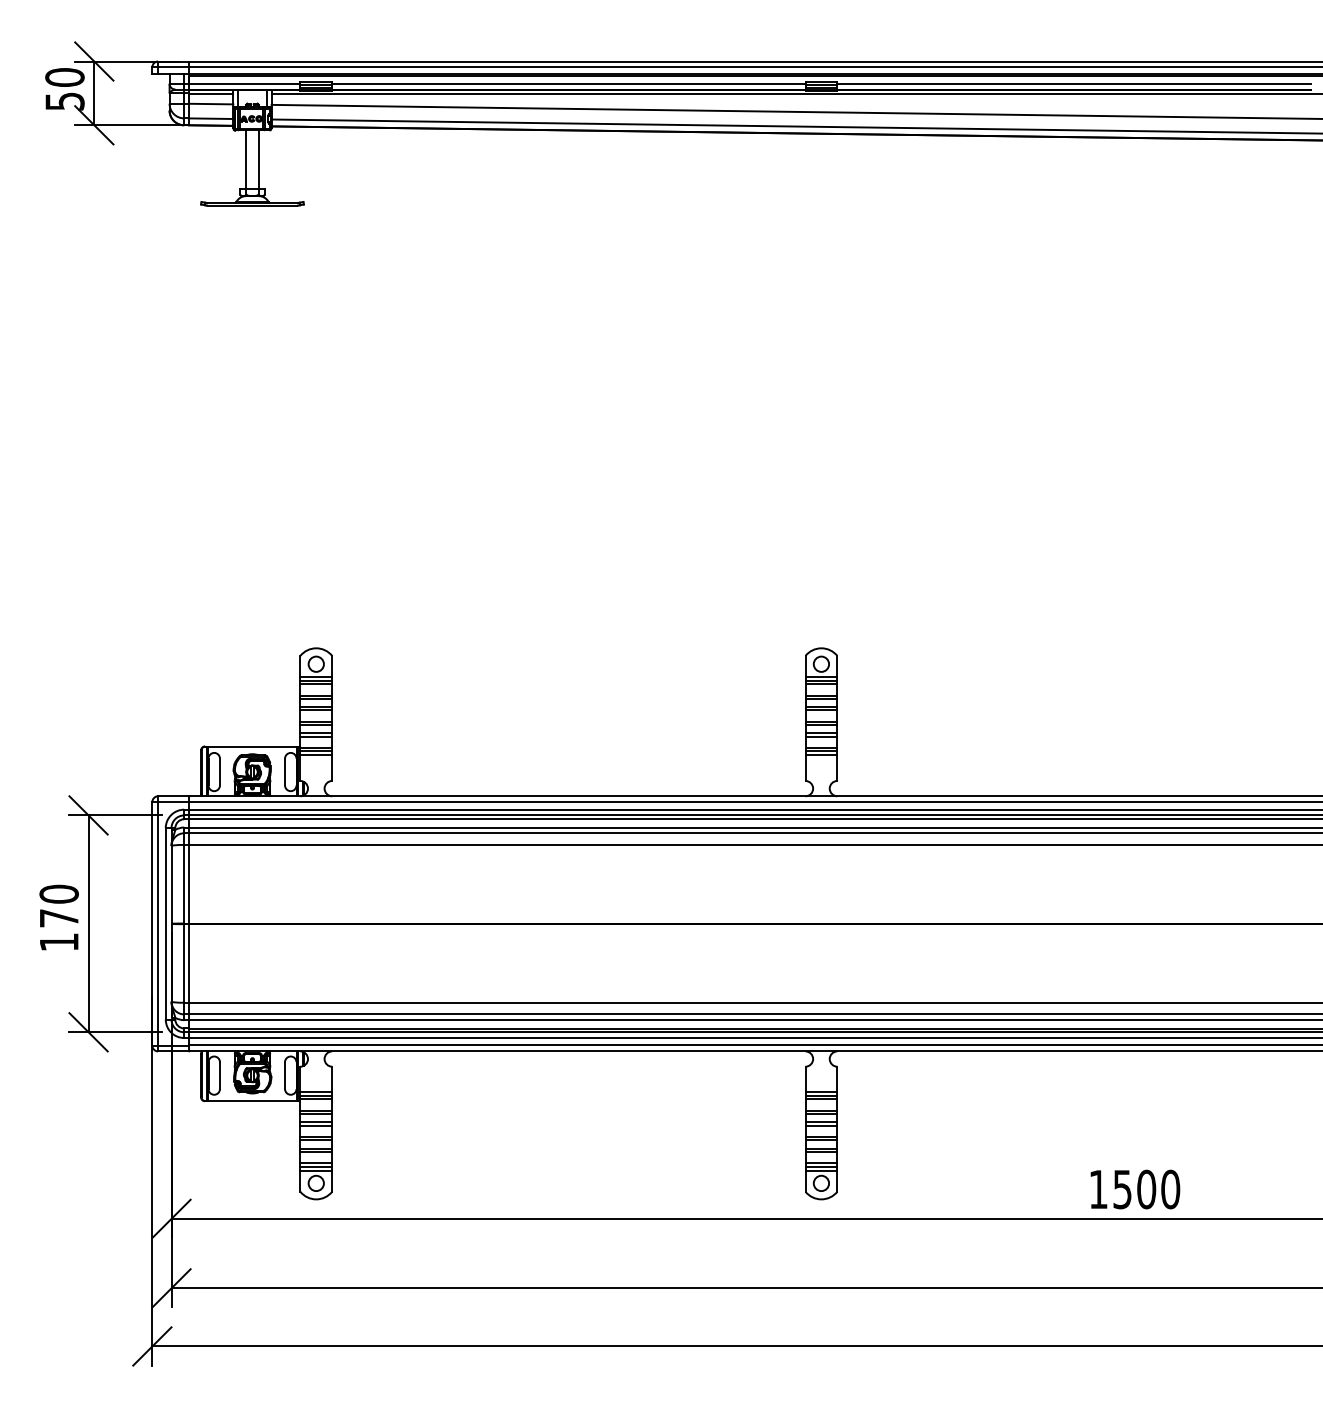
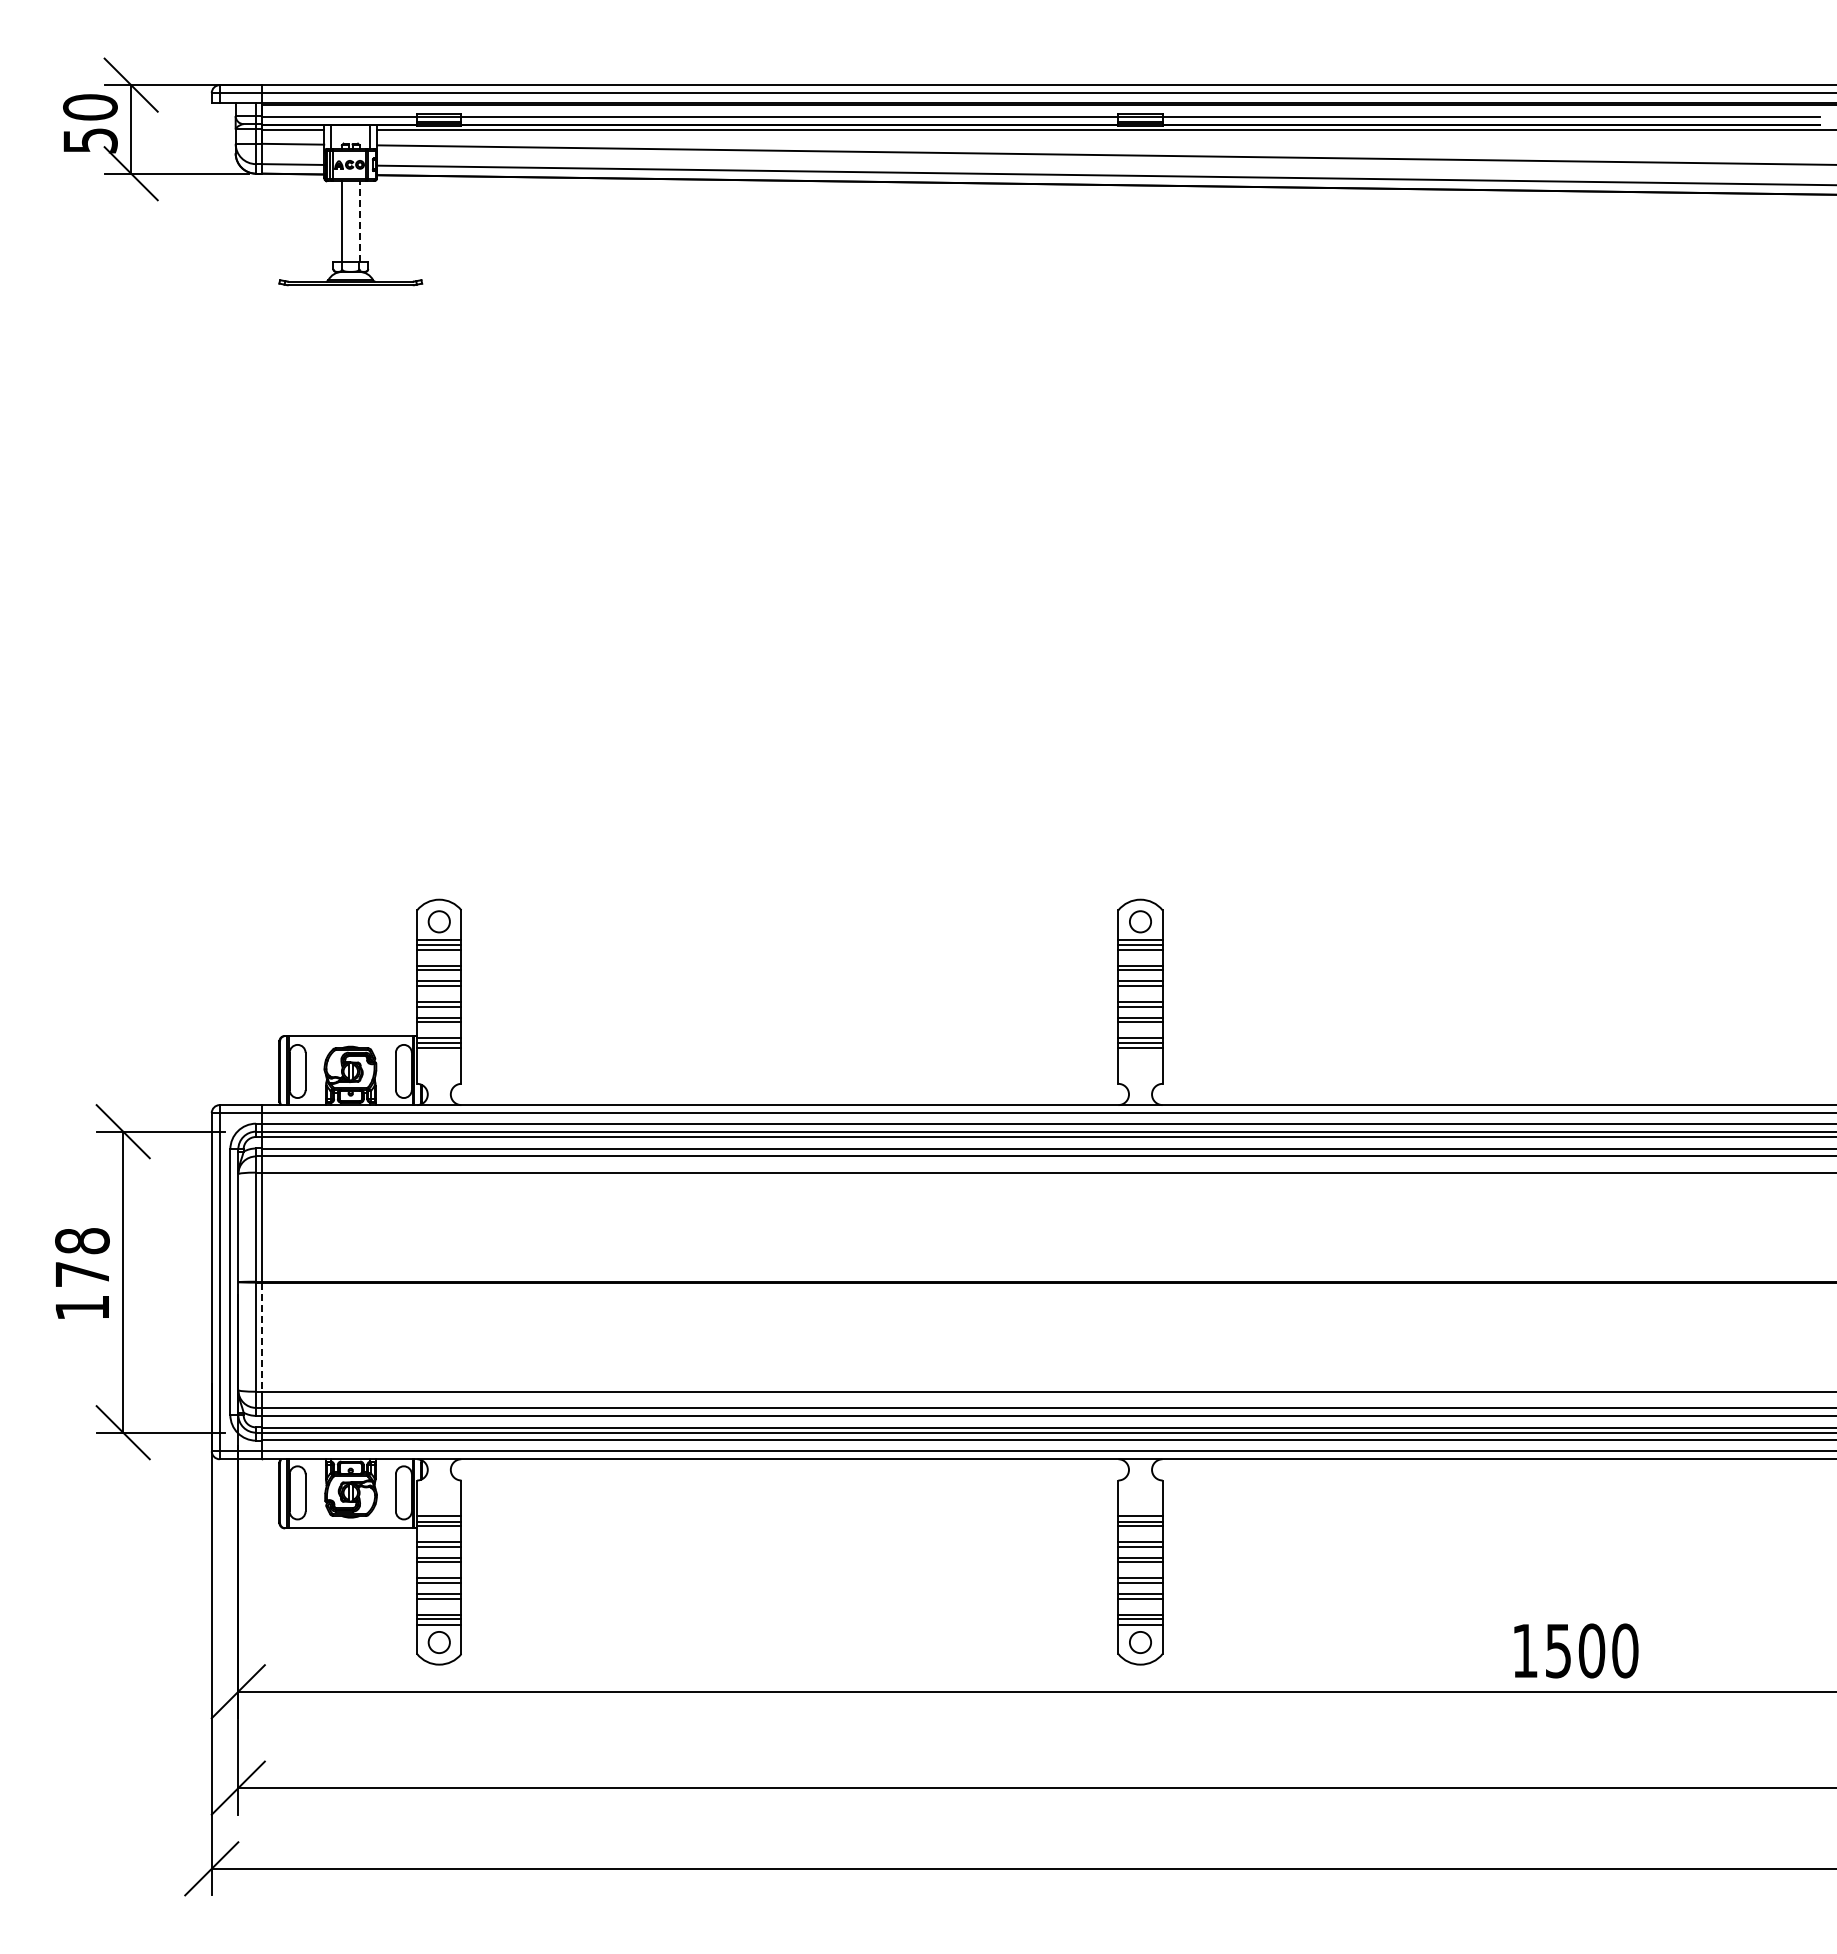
line: (258, 159) -> (359, 220), solid -> dashed
text: (59, 894) -> (82, 1241), 170 -> 178
line: (188, 963) -> (262, 1337), solid -> dashed

